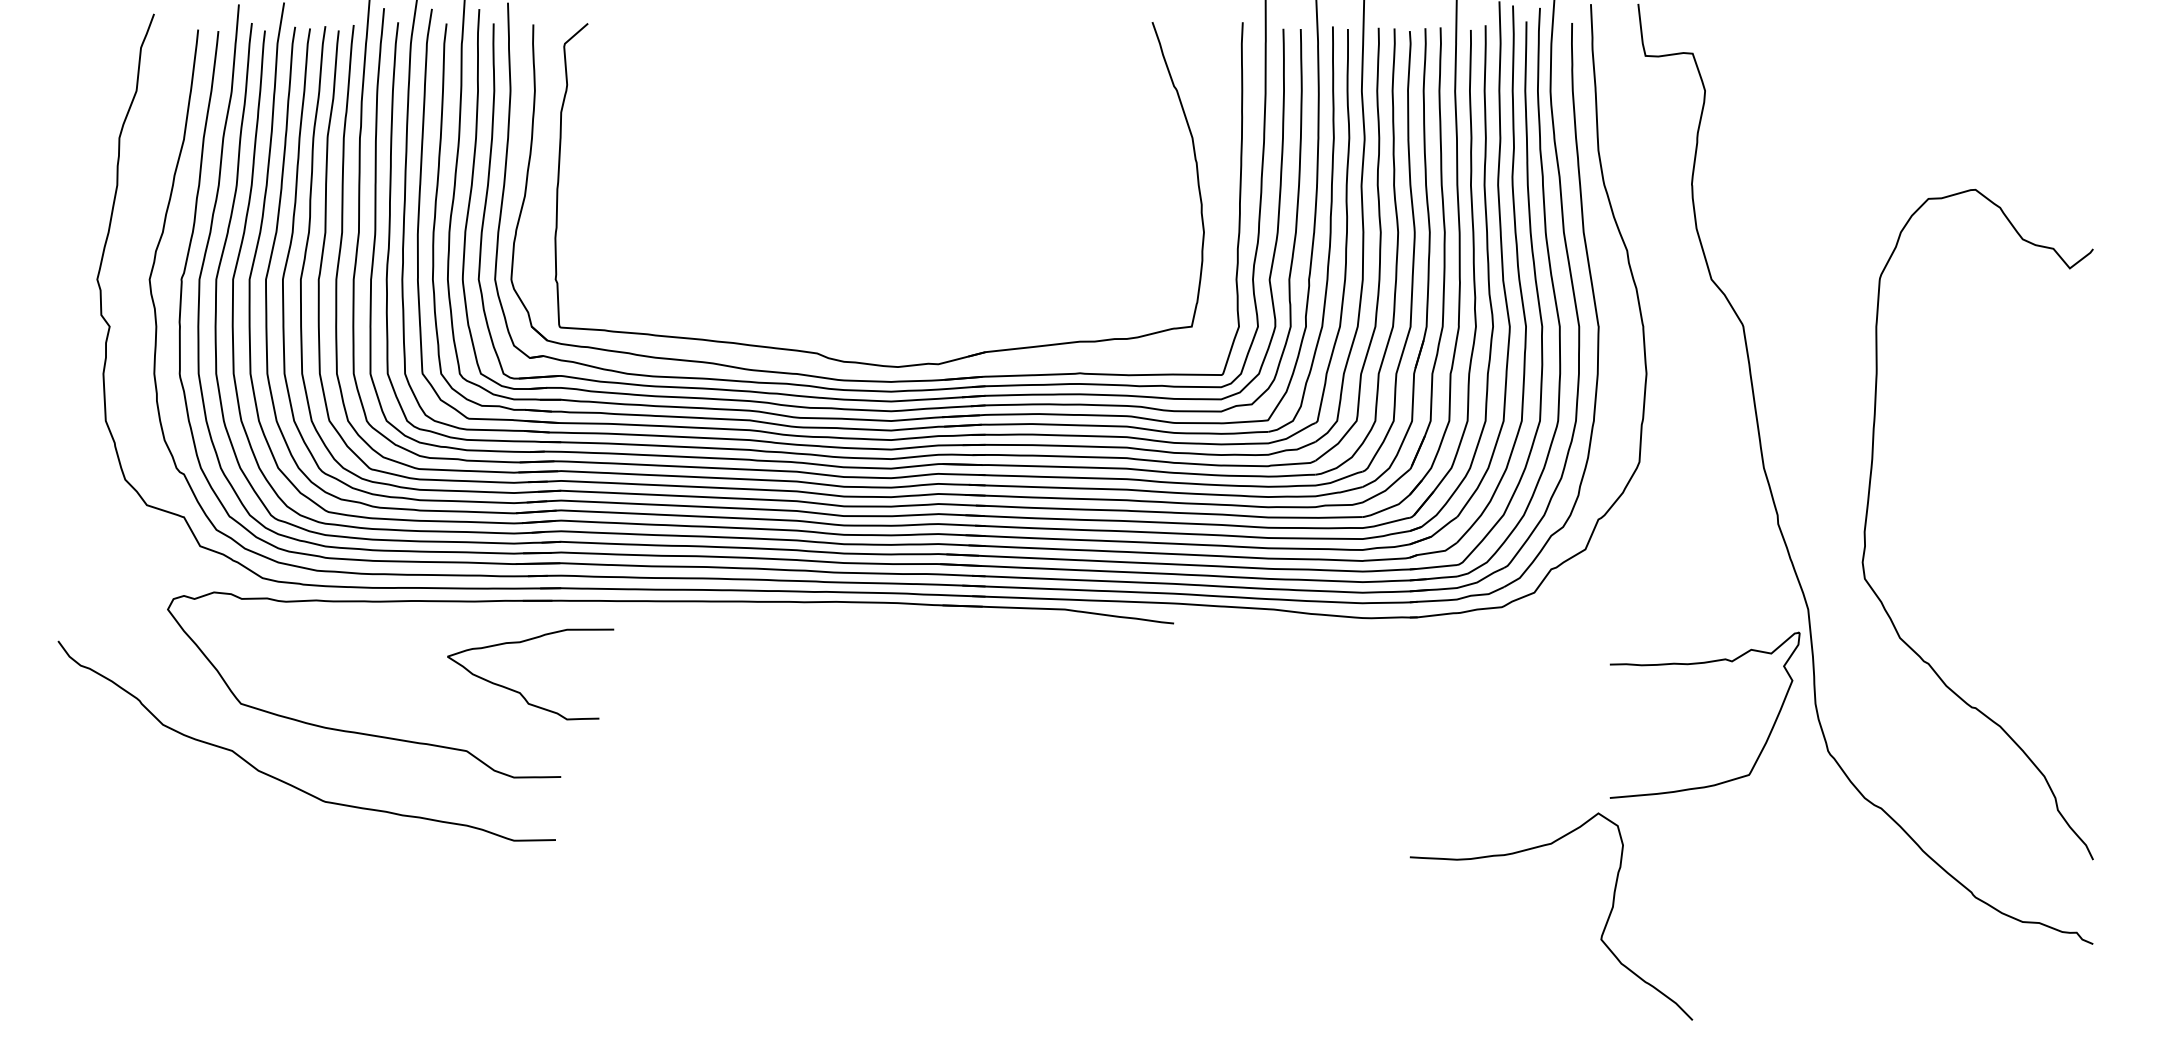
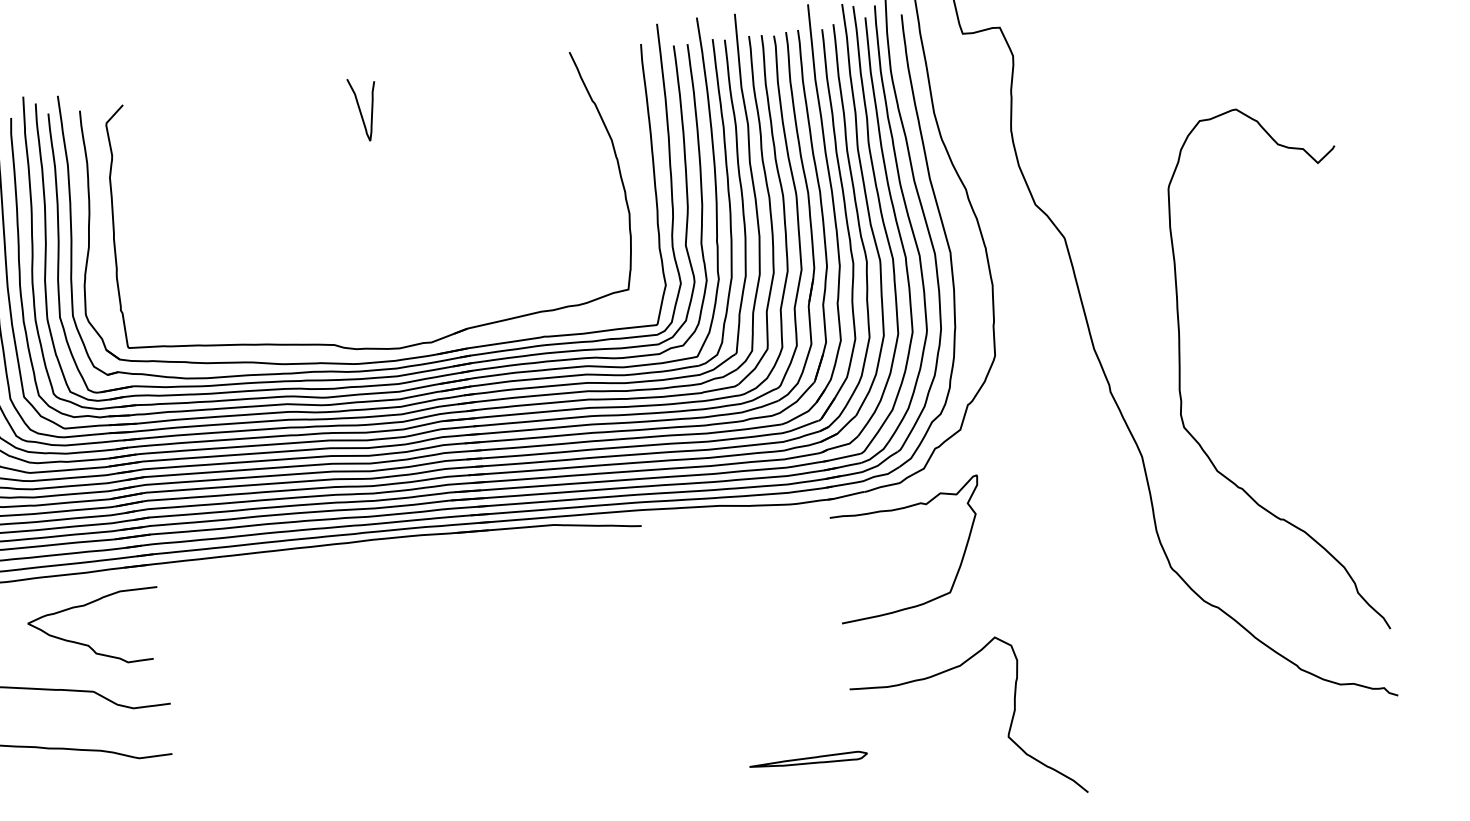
curve: (883, 63) -> (360, 109), added
curve: (1699, 664) -> (900, 509), moved
curve: (519, 691) -> (88, 644), moved
part: (1348, 940) -> (808, 760), added

